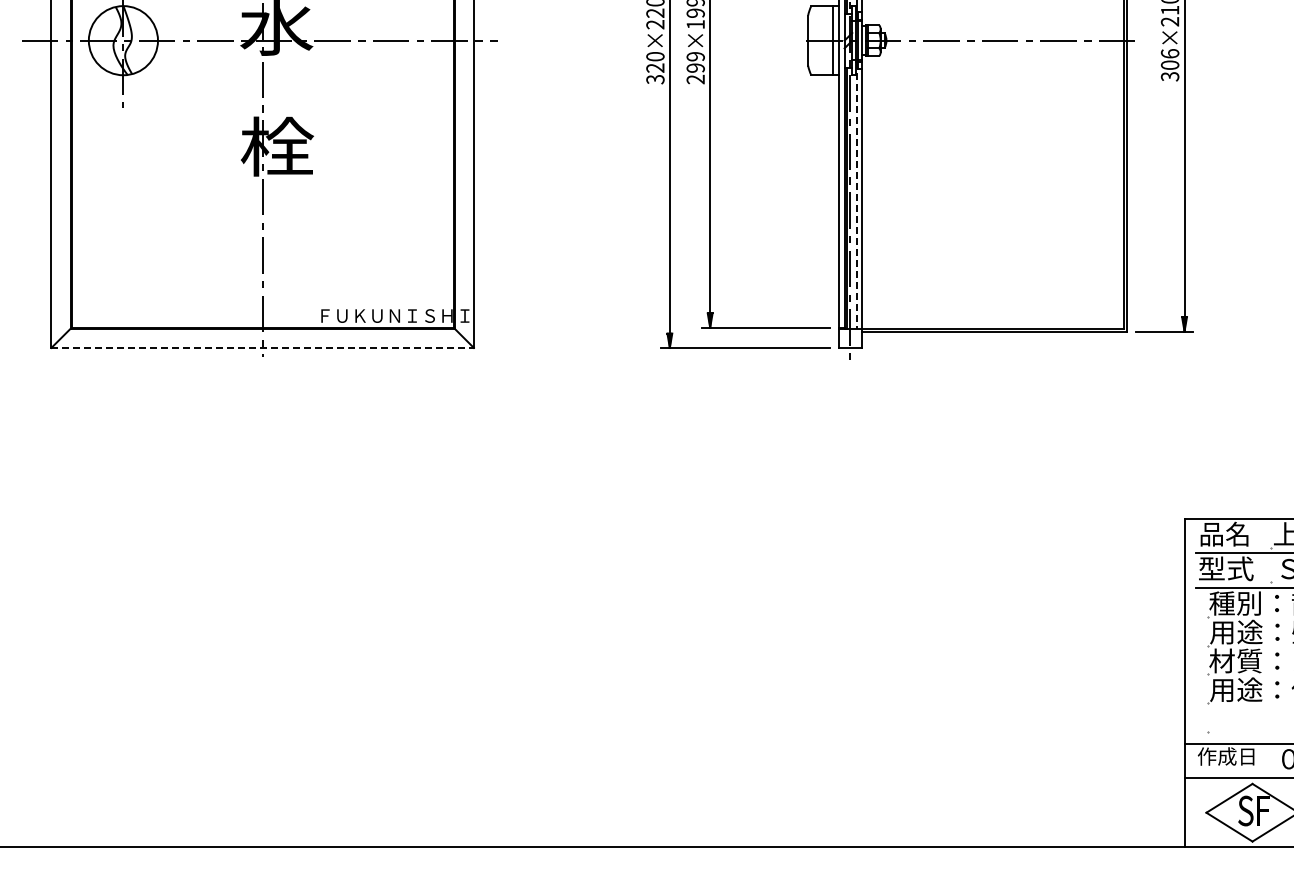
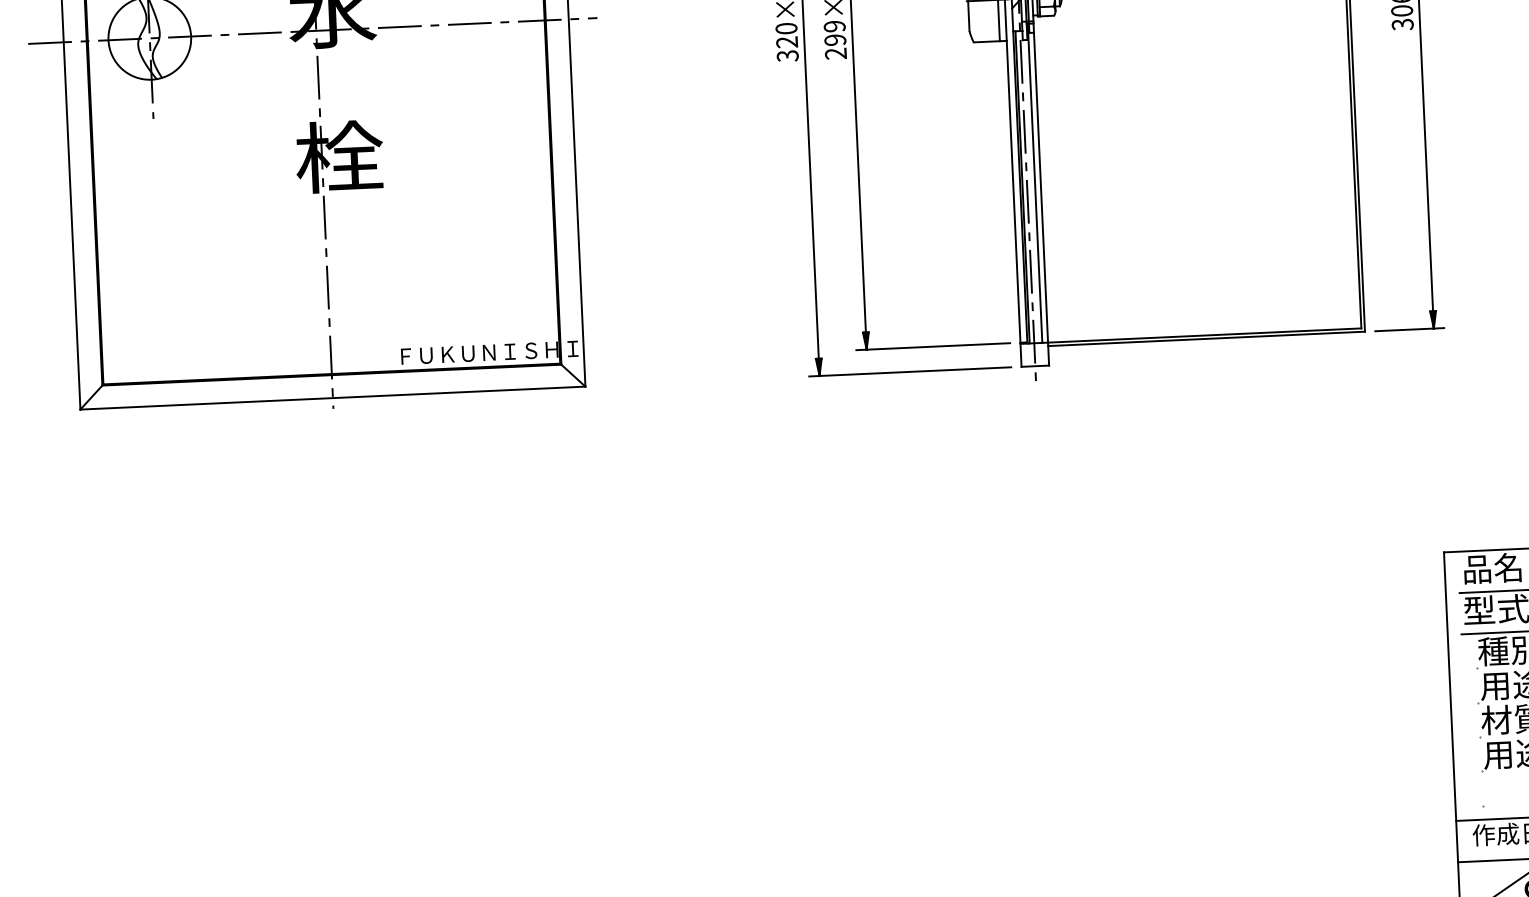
line: (857, 195) -> (1035, 183), dashed -> solid
line: (263, 347) -> (333, 397), dashed -> solid

